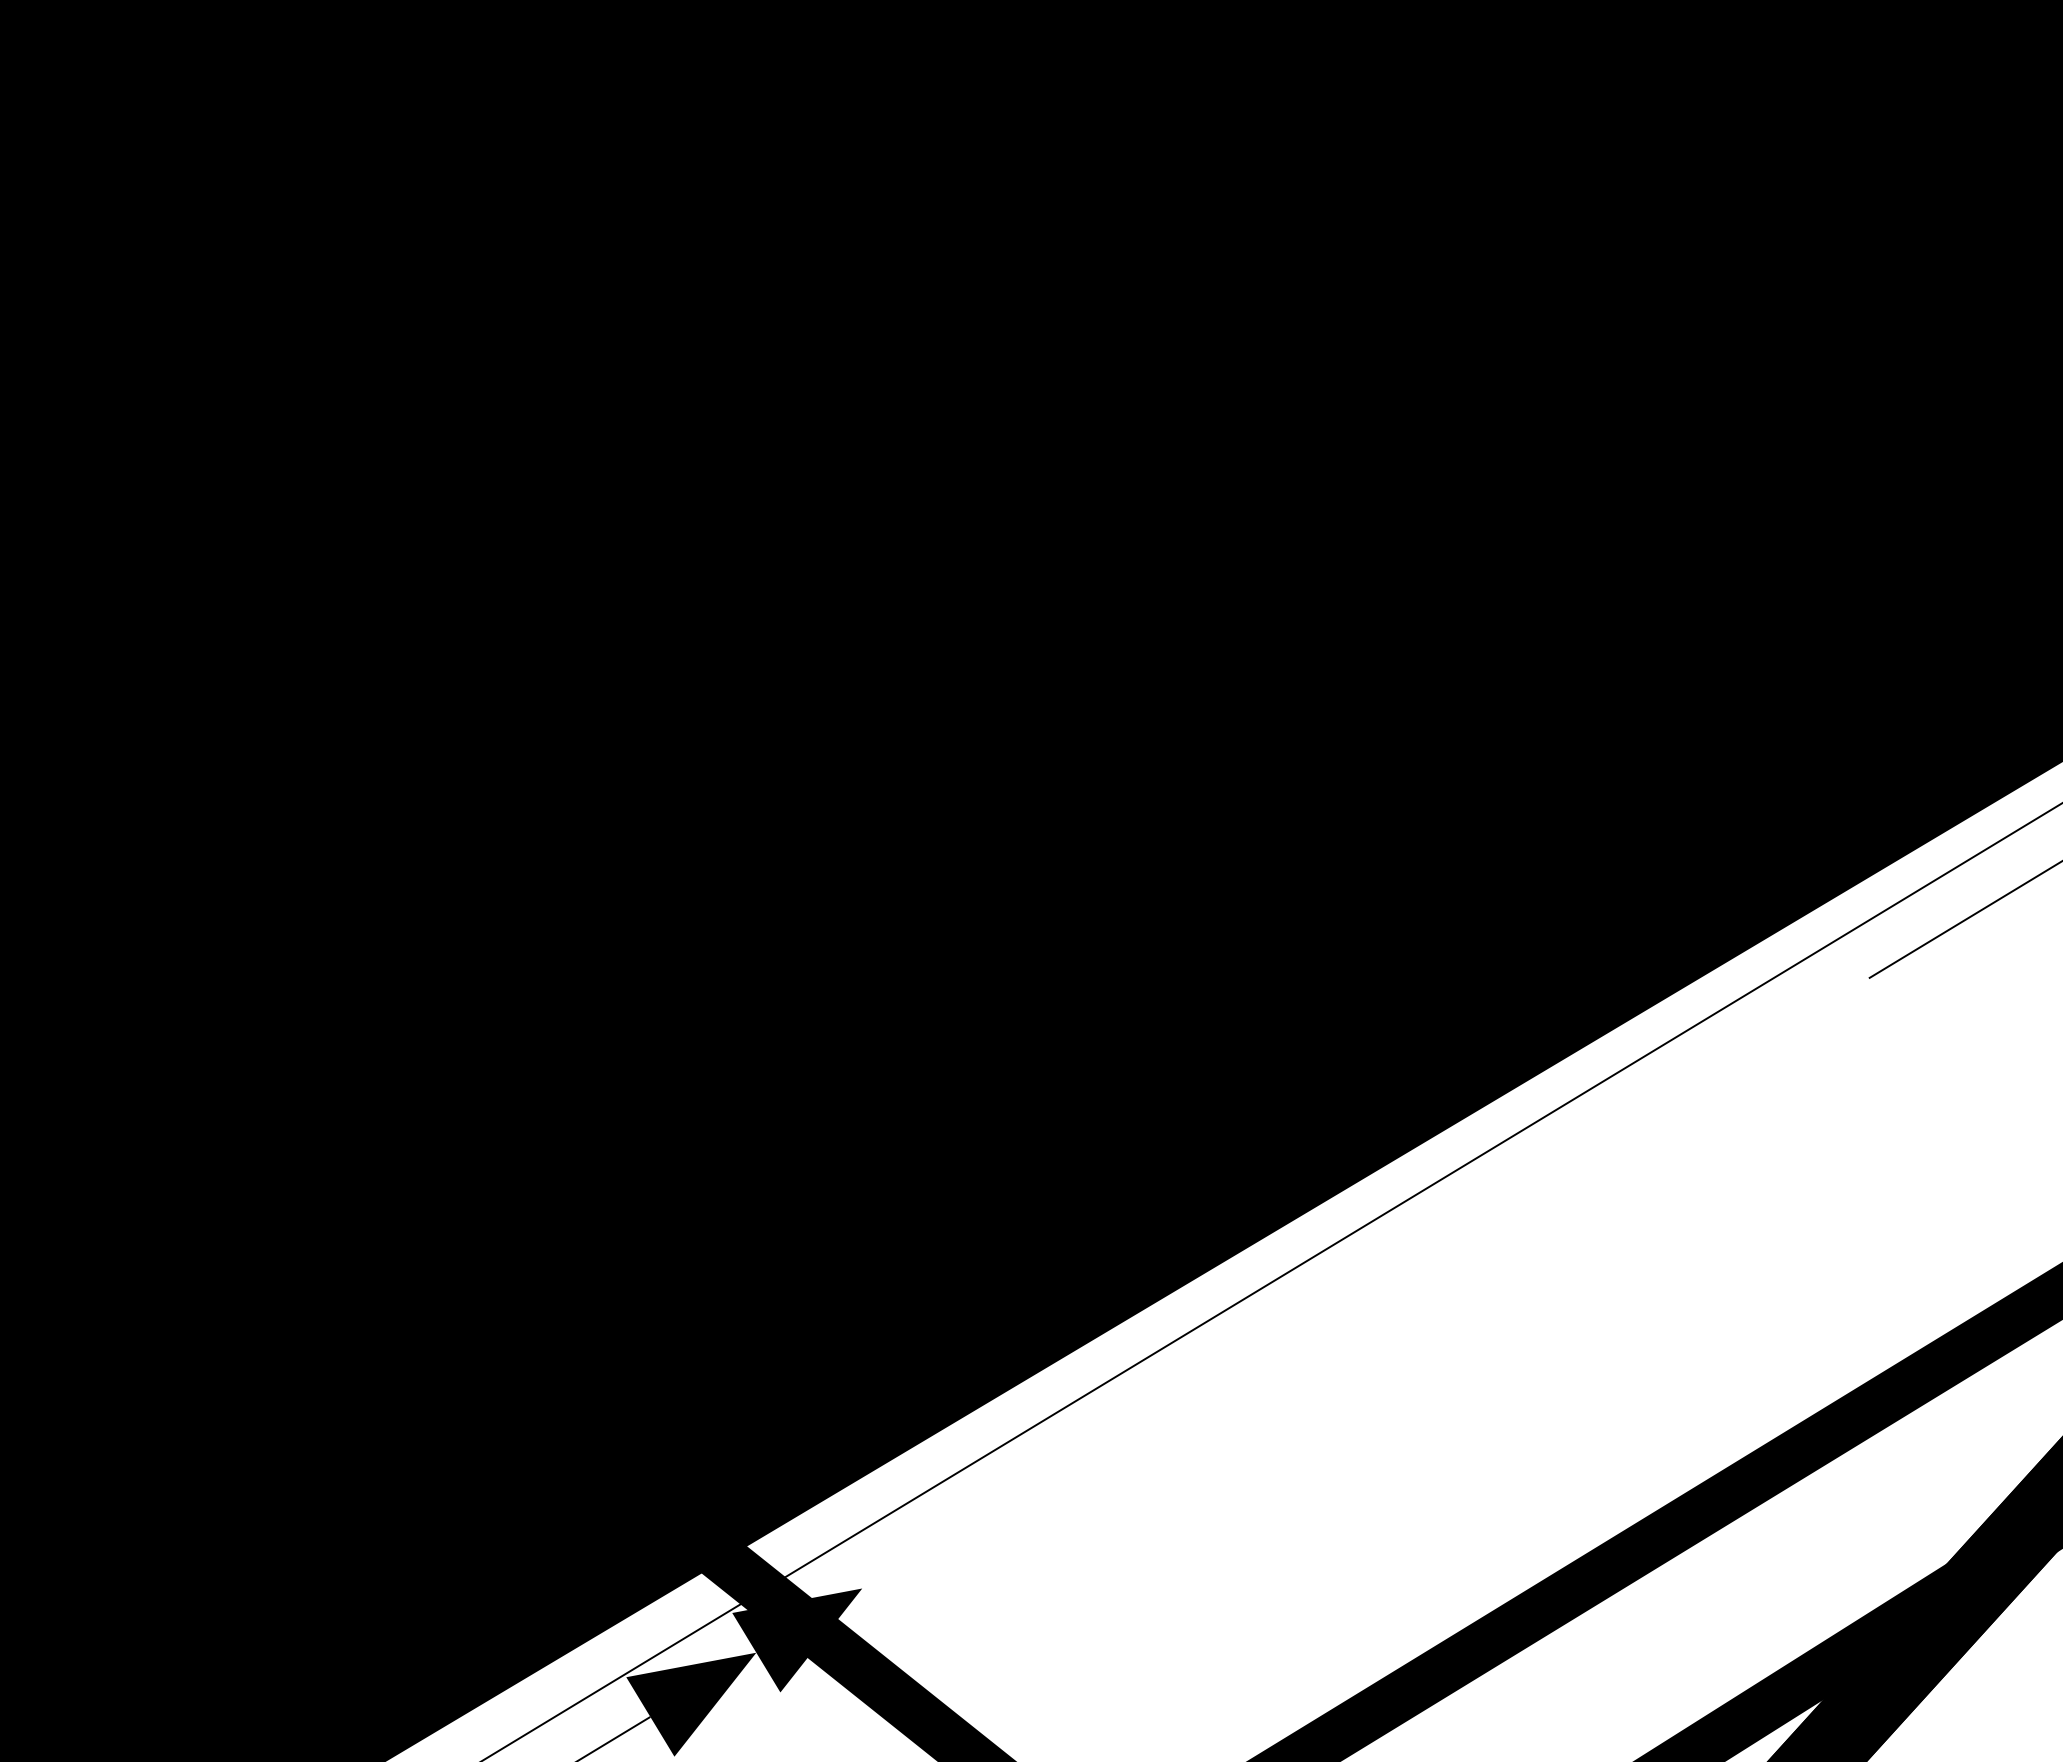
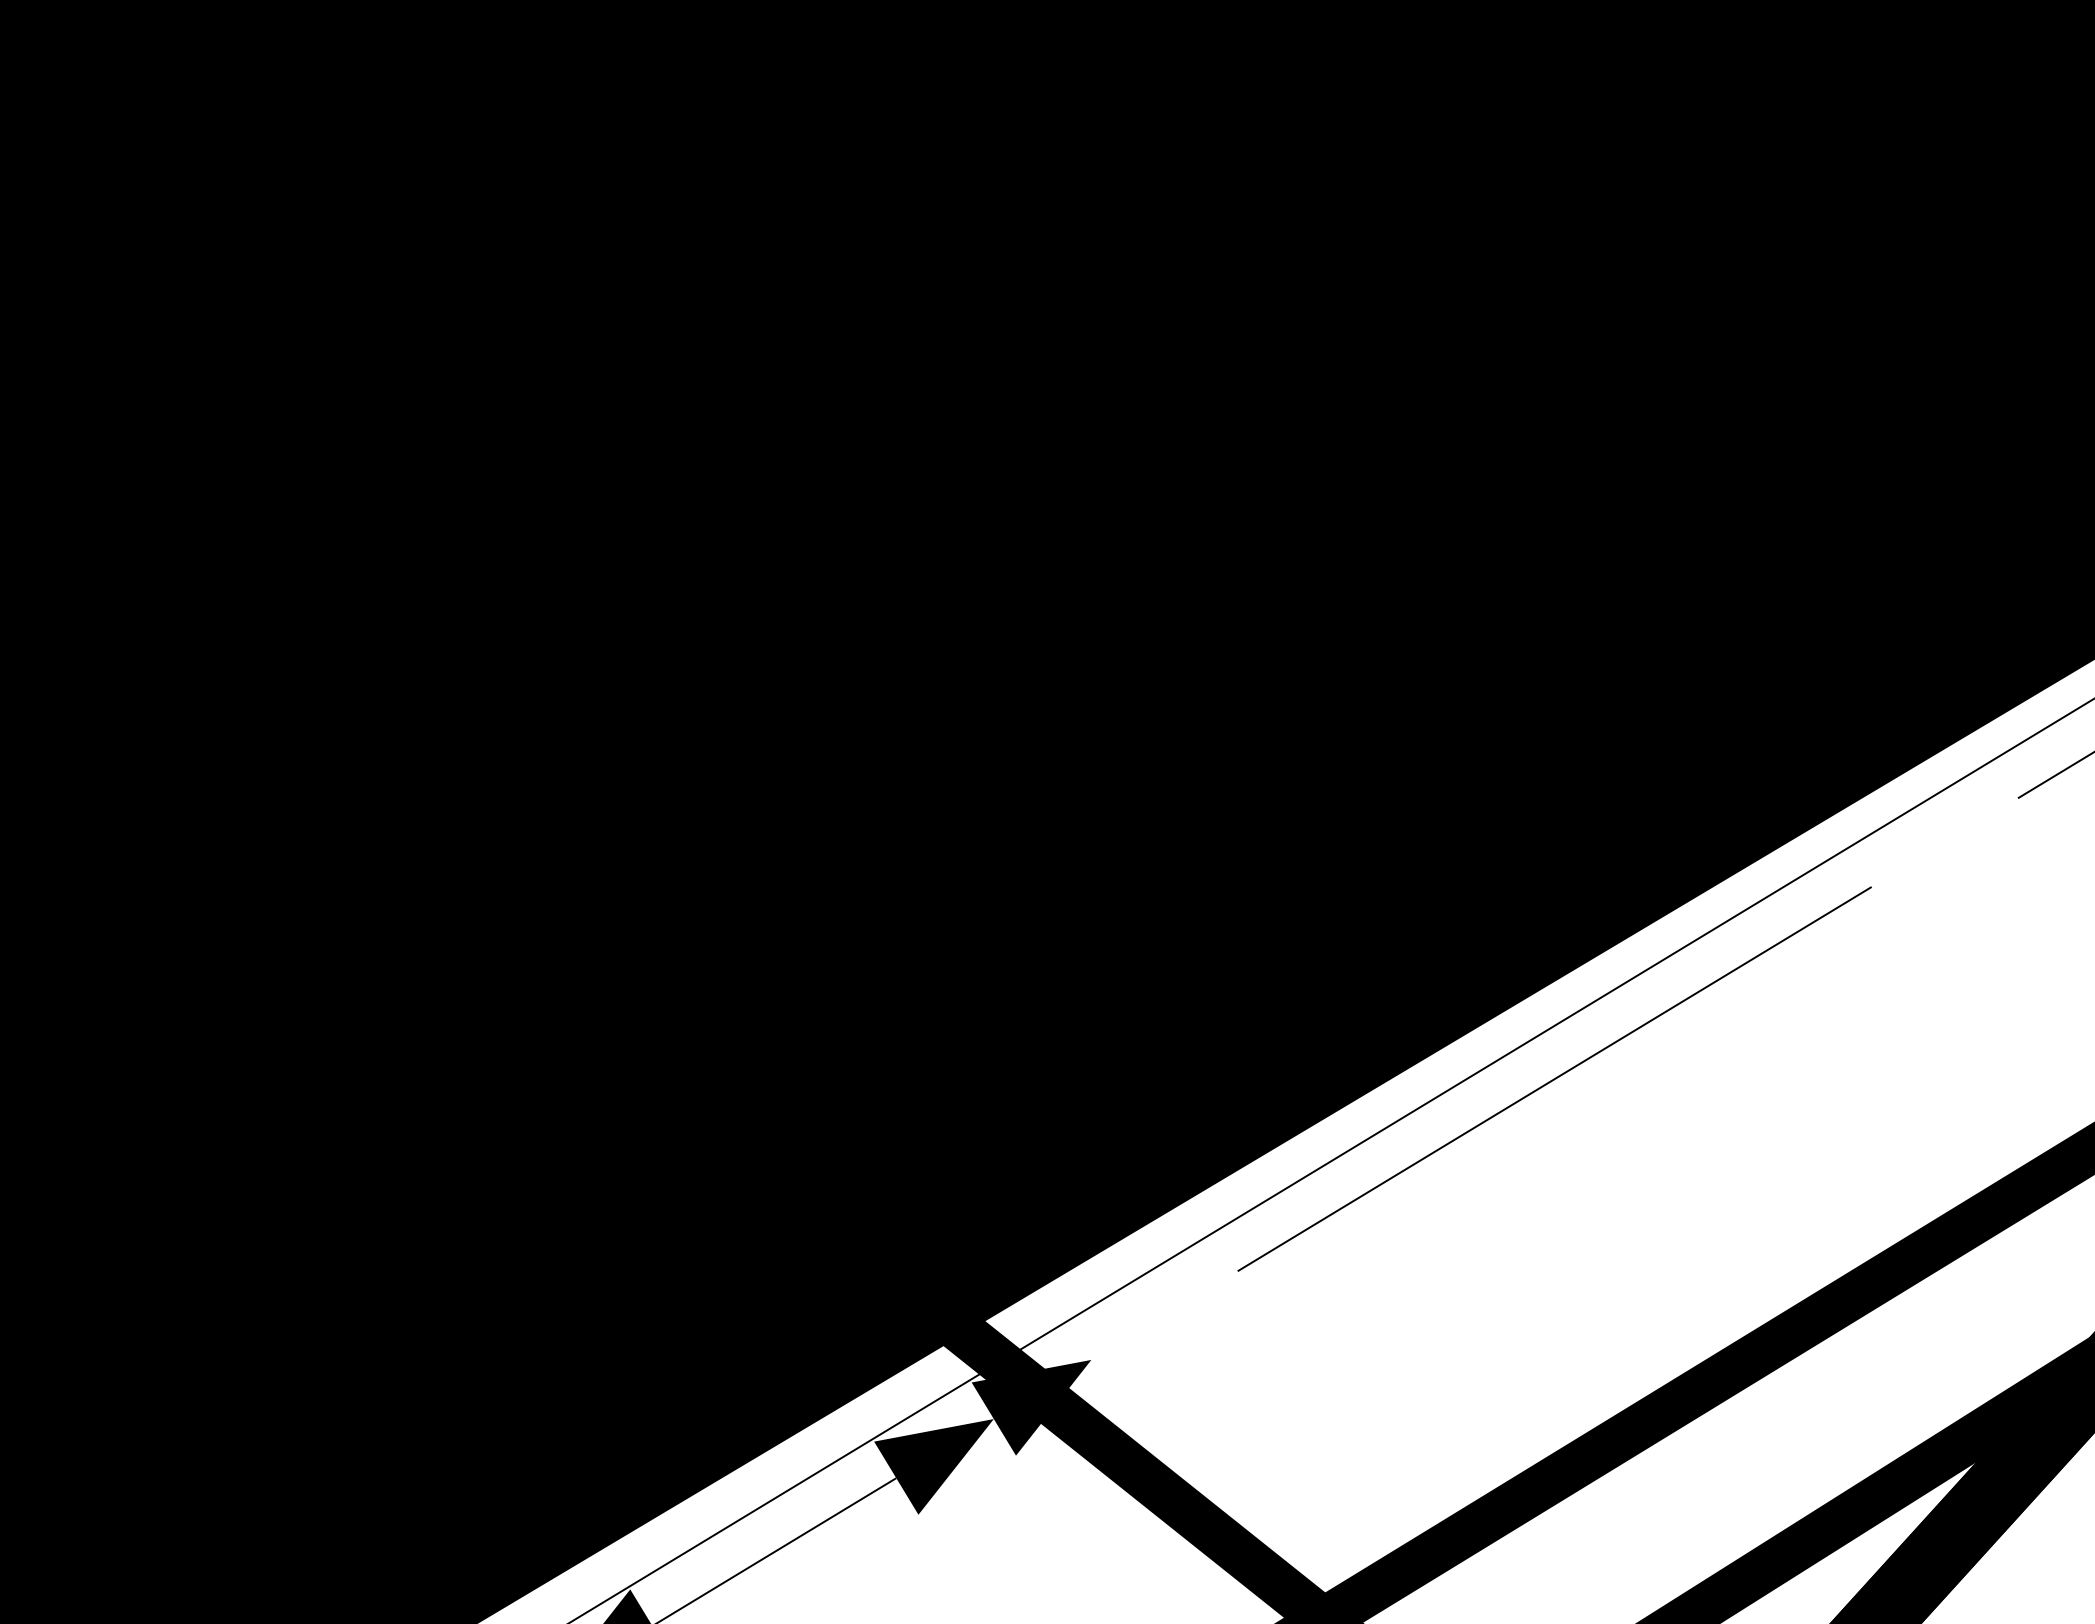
line: (1365, 1282) -> (1554, 1078), added

